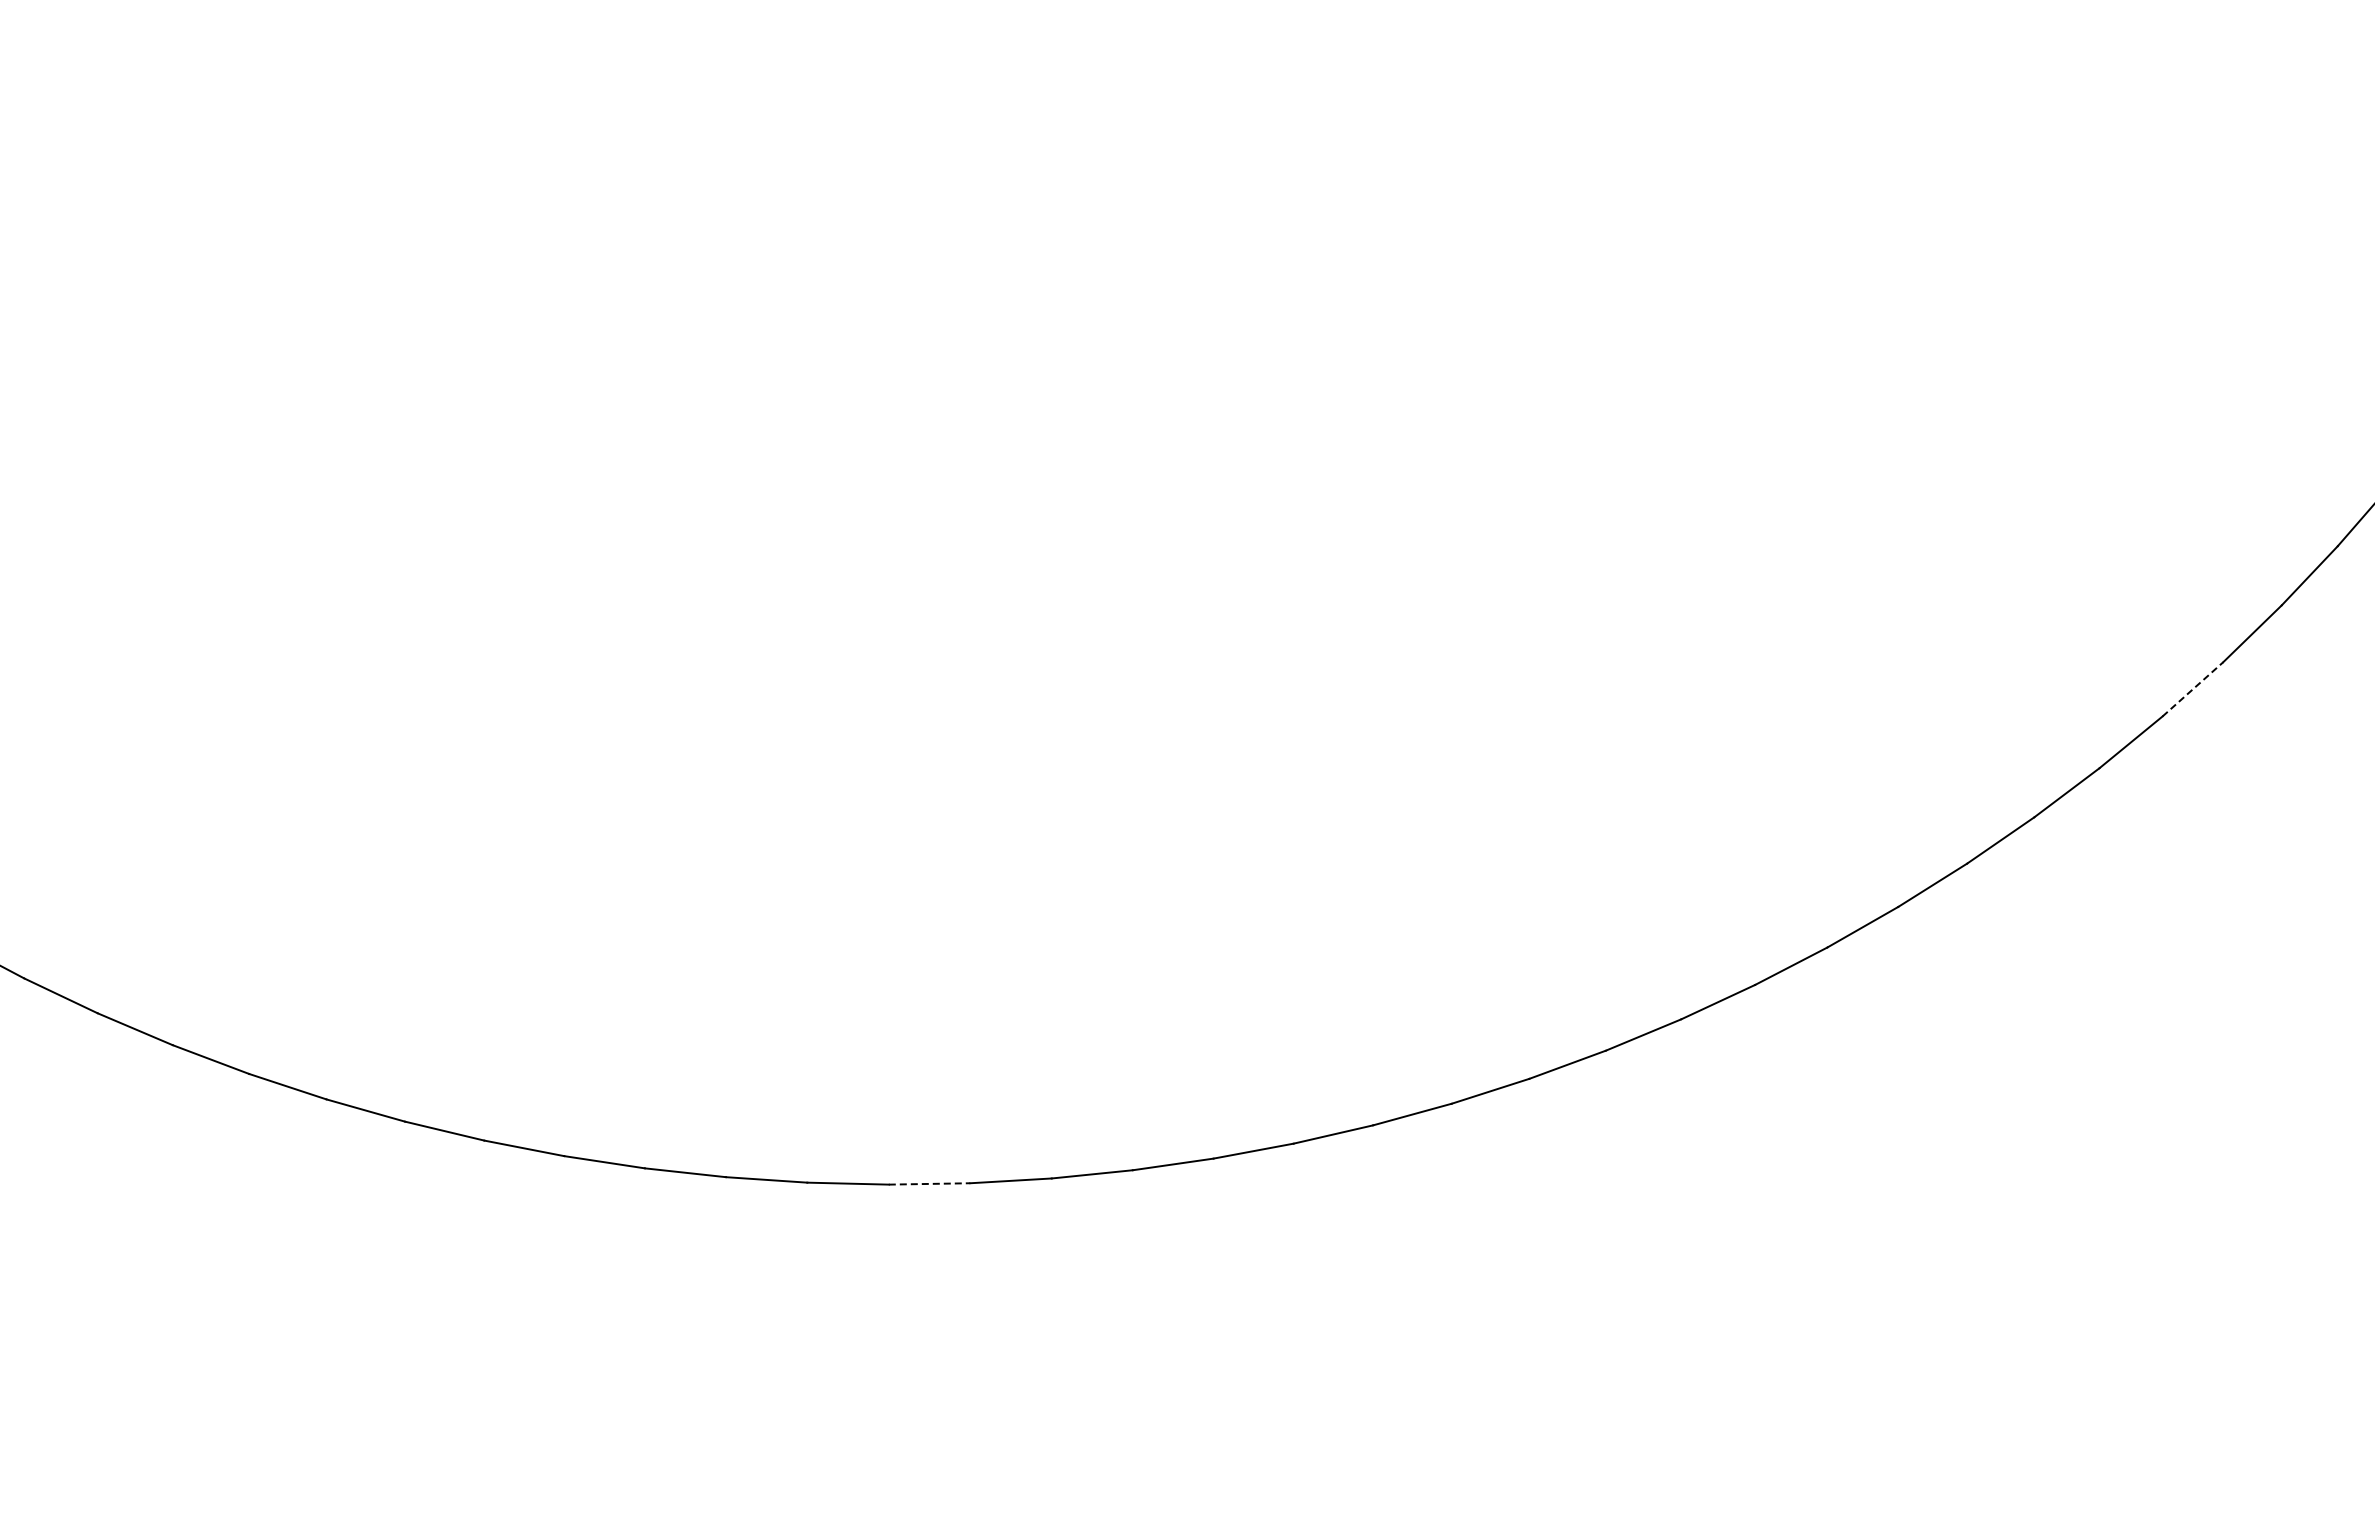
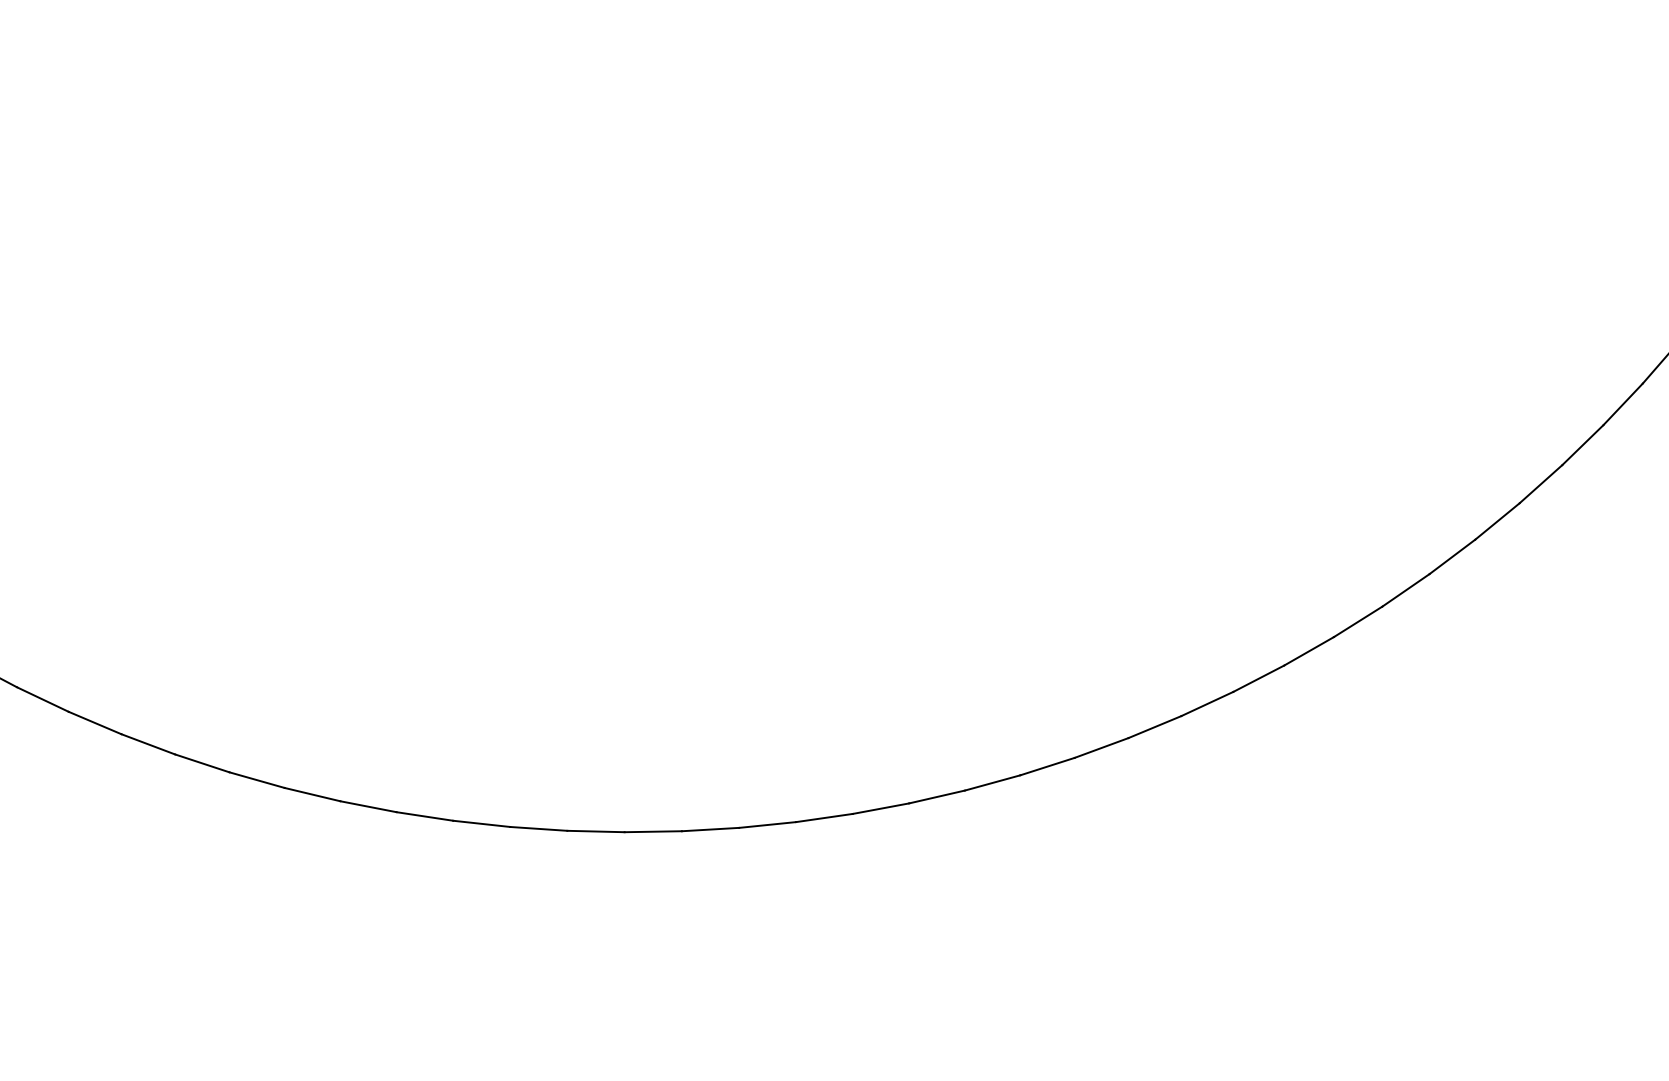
line: (2192, 689) -> (1540, 484), dashed -> solid
line: (929, 1183) -> (653, 831), dashed -> solid

